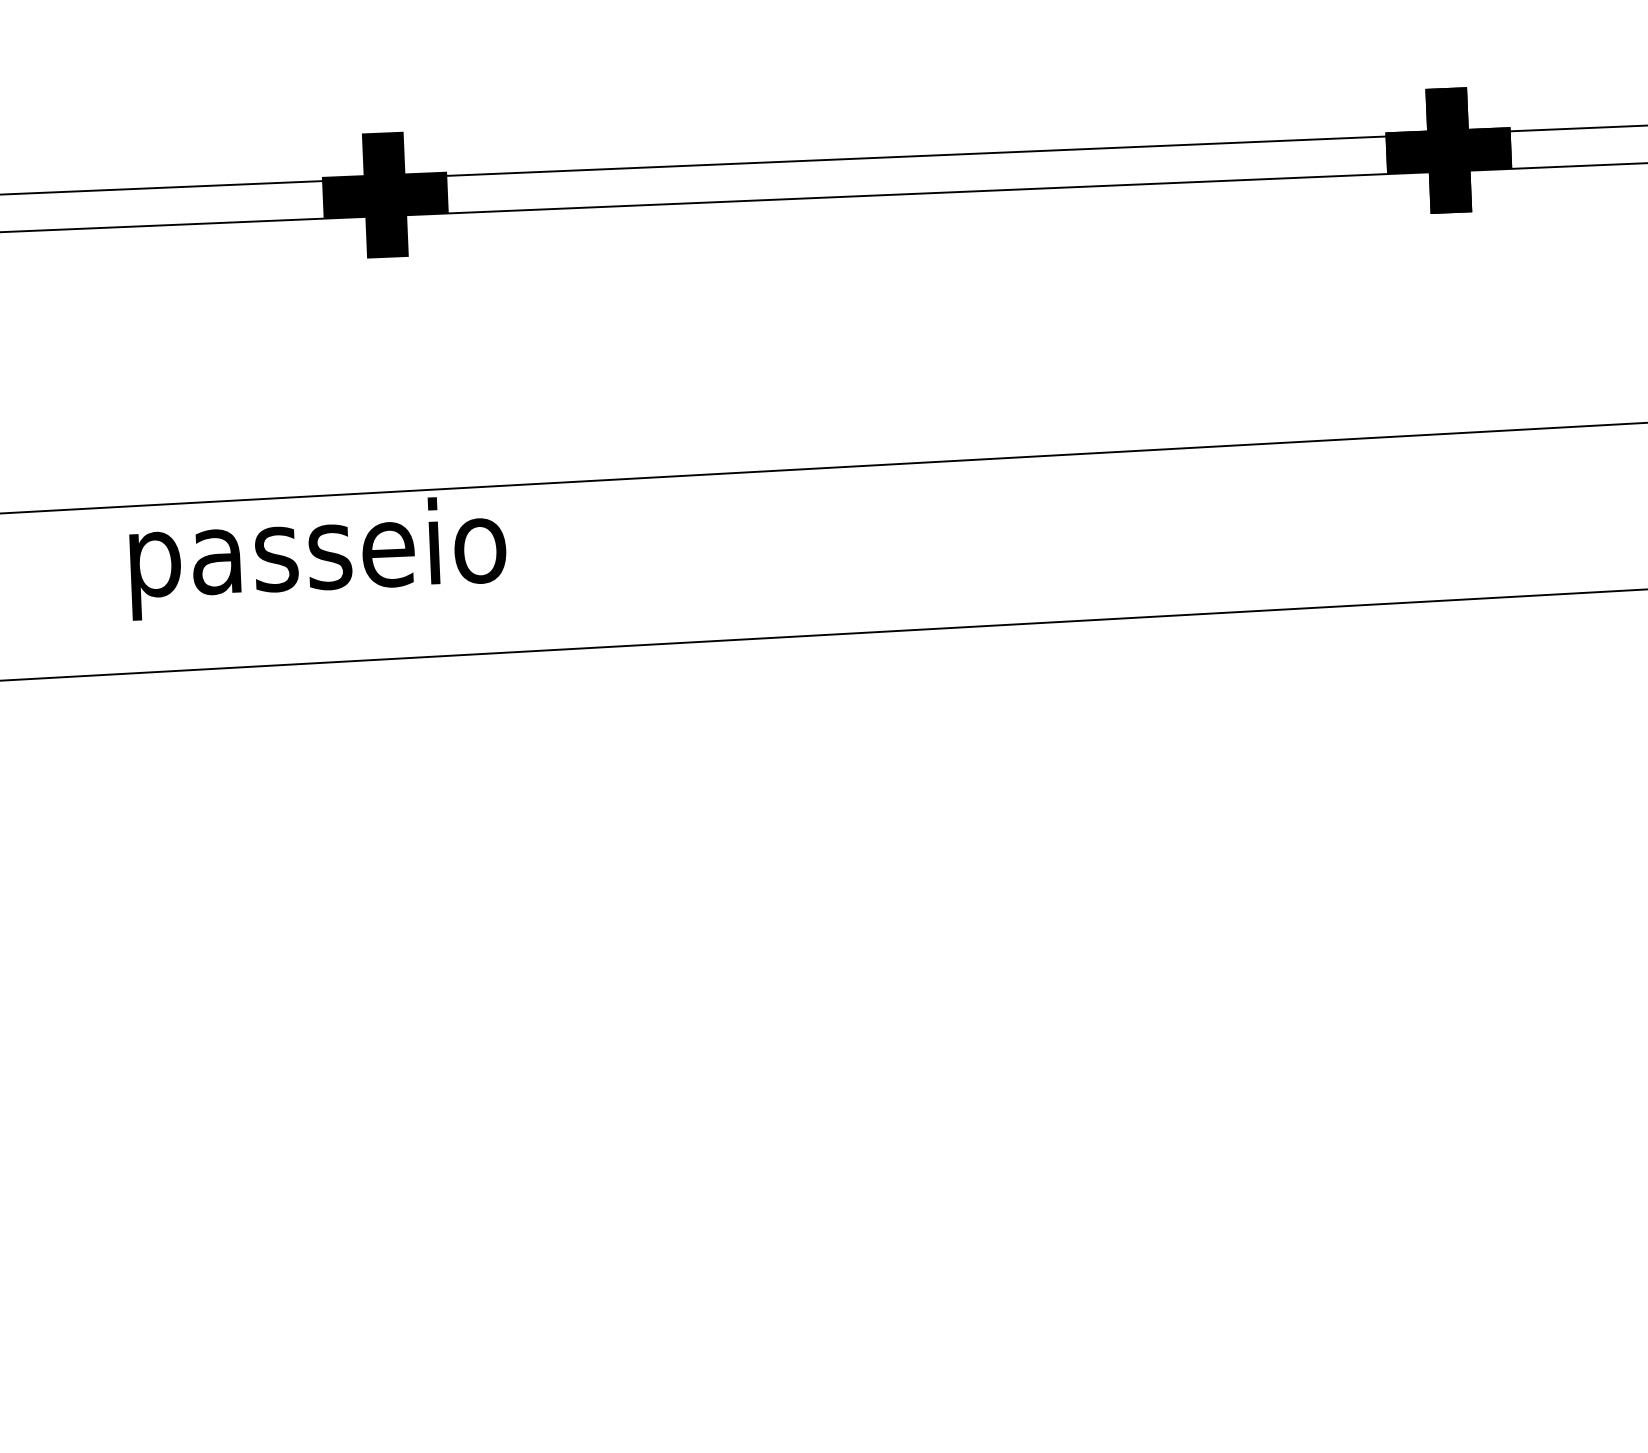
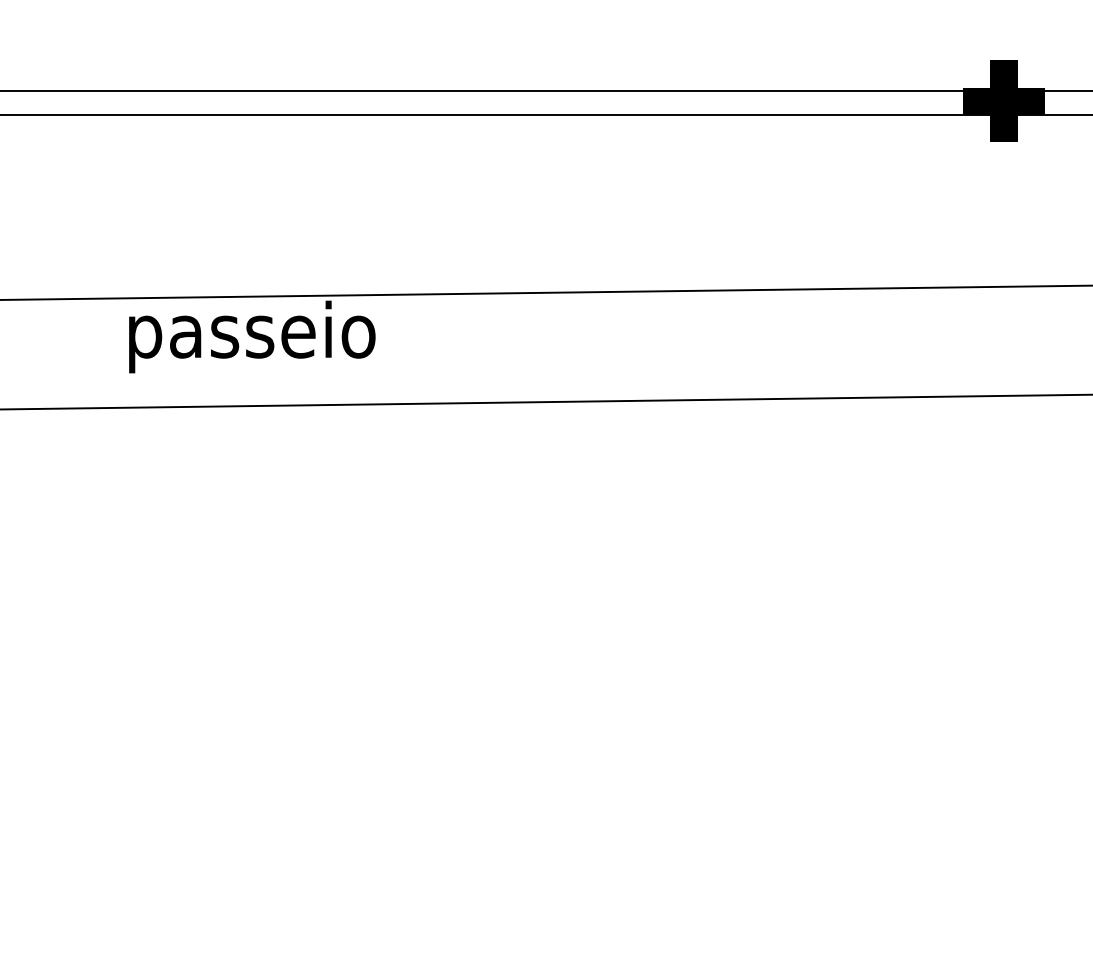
fill: (385, 195) -> (306, 101), removed

